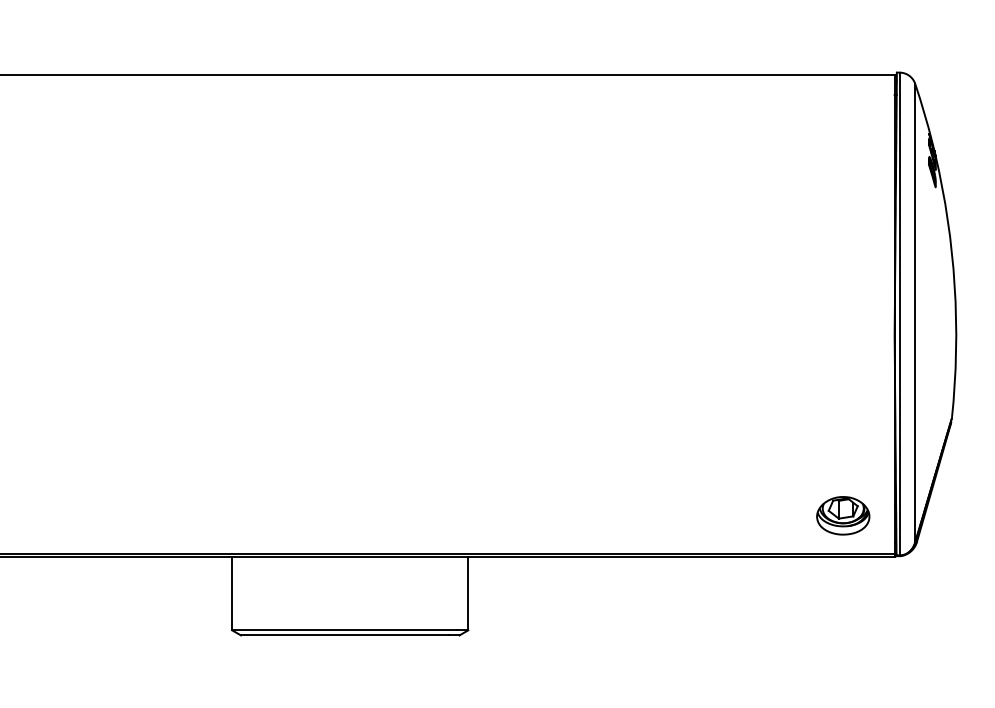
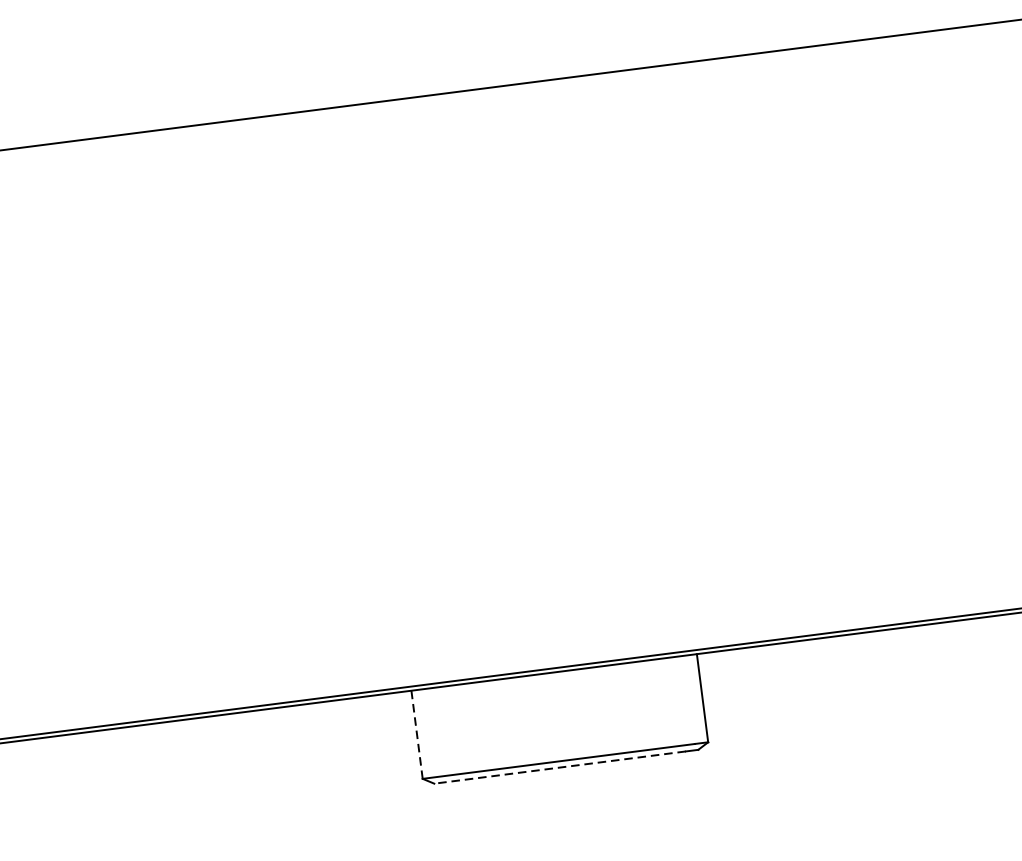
line: (232, 594) -> (417, 735), solid -> dashed
line: (344, 635) -> (559, 767), solid -> dashed

